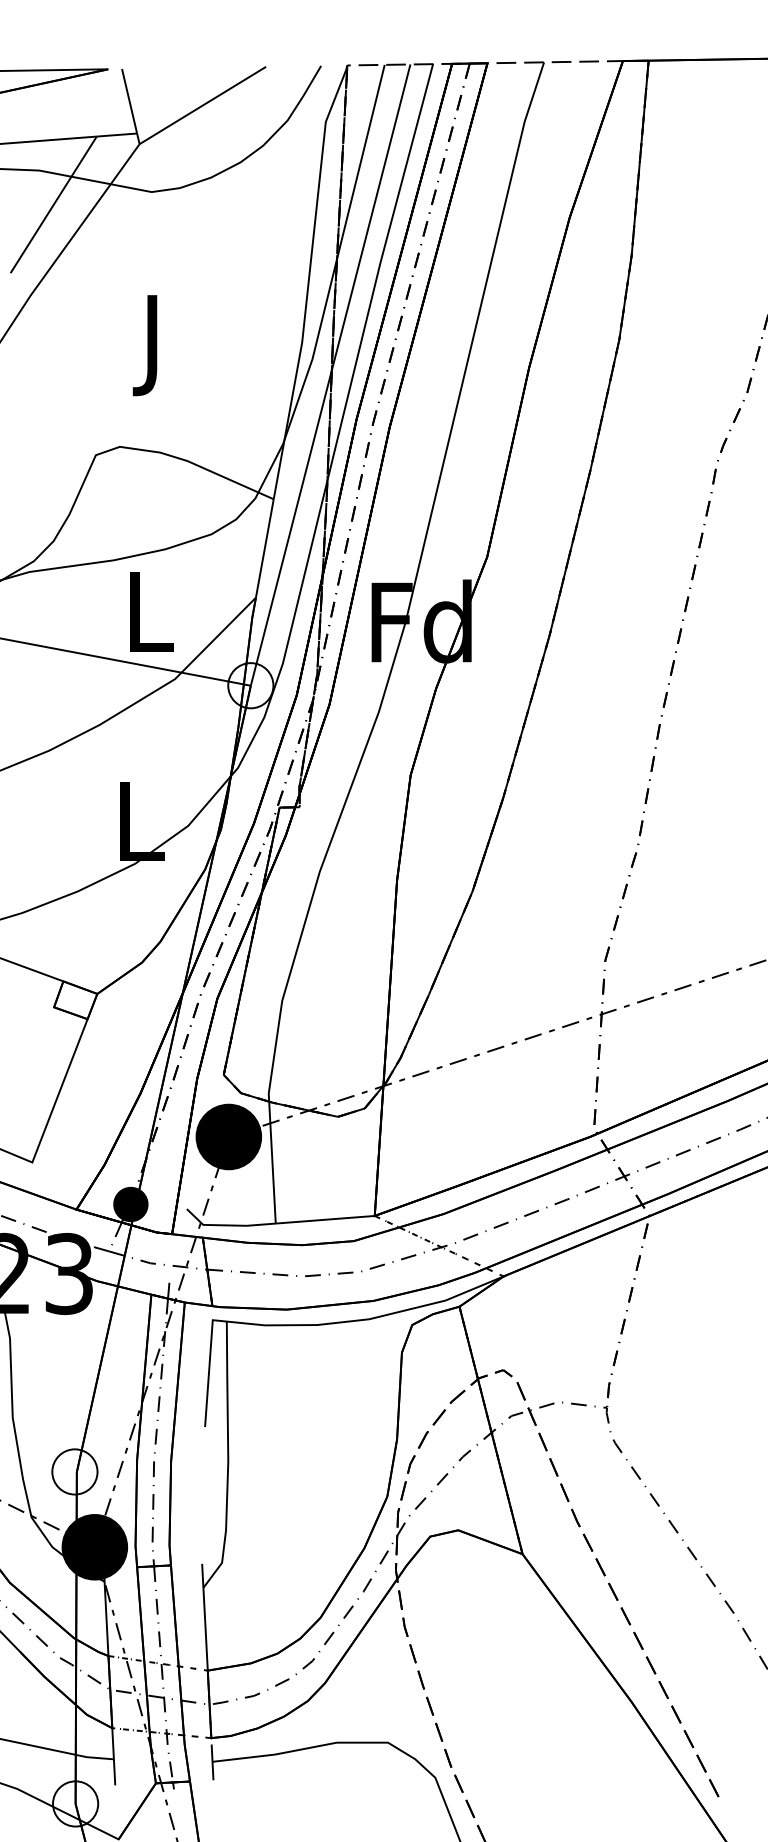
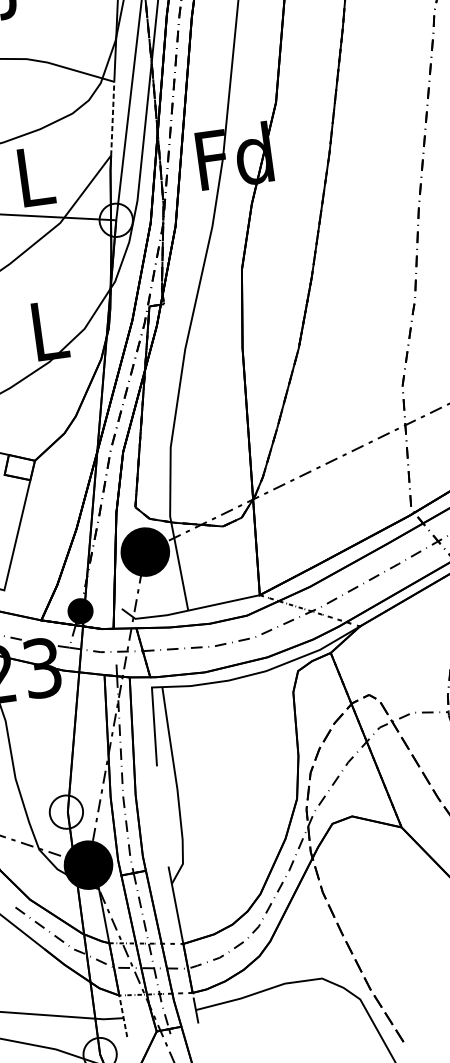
line: (264, 548) -> (112, 118), solid -> dashed
line: (113, 1756) -> (123, 1016), solid -> dashed

